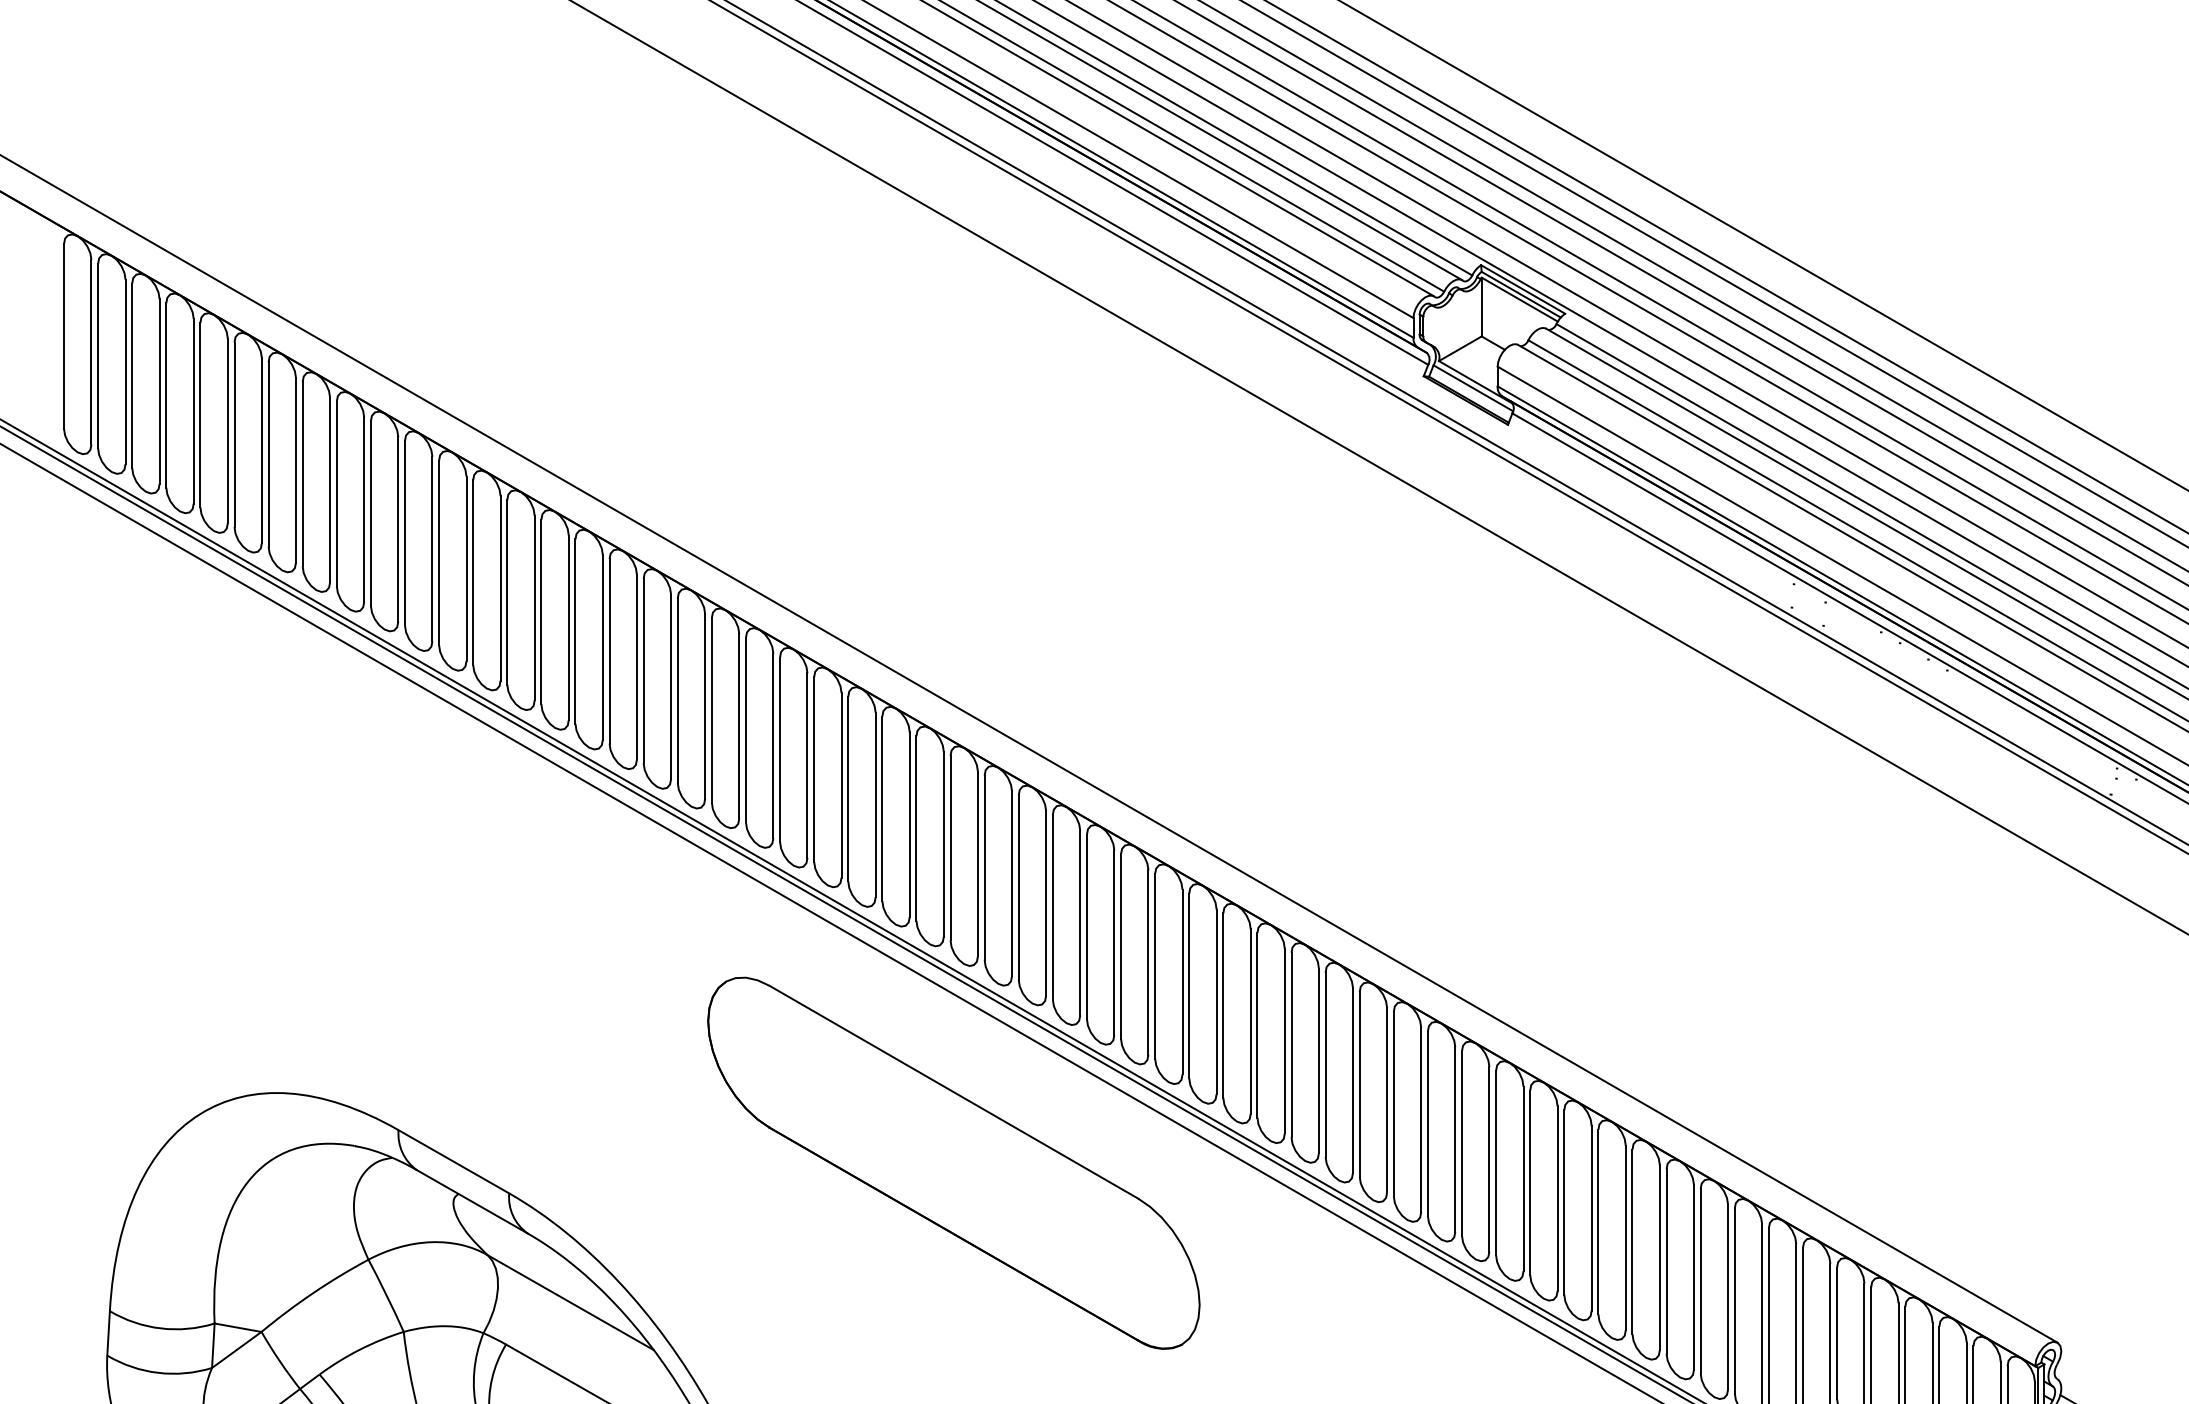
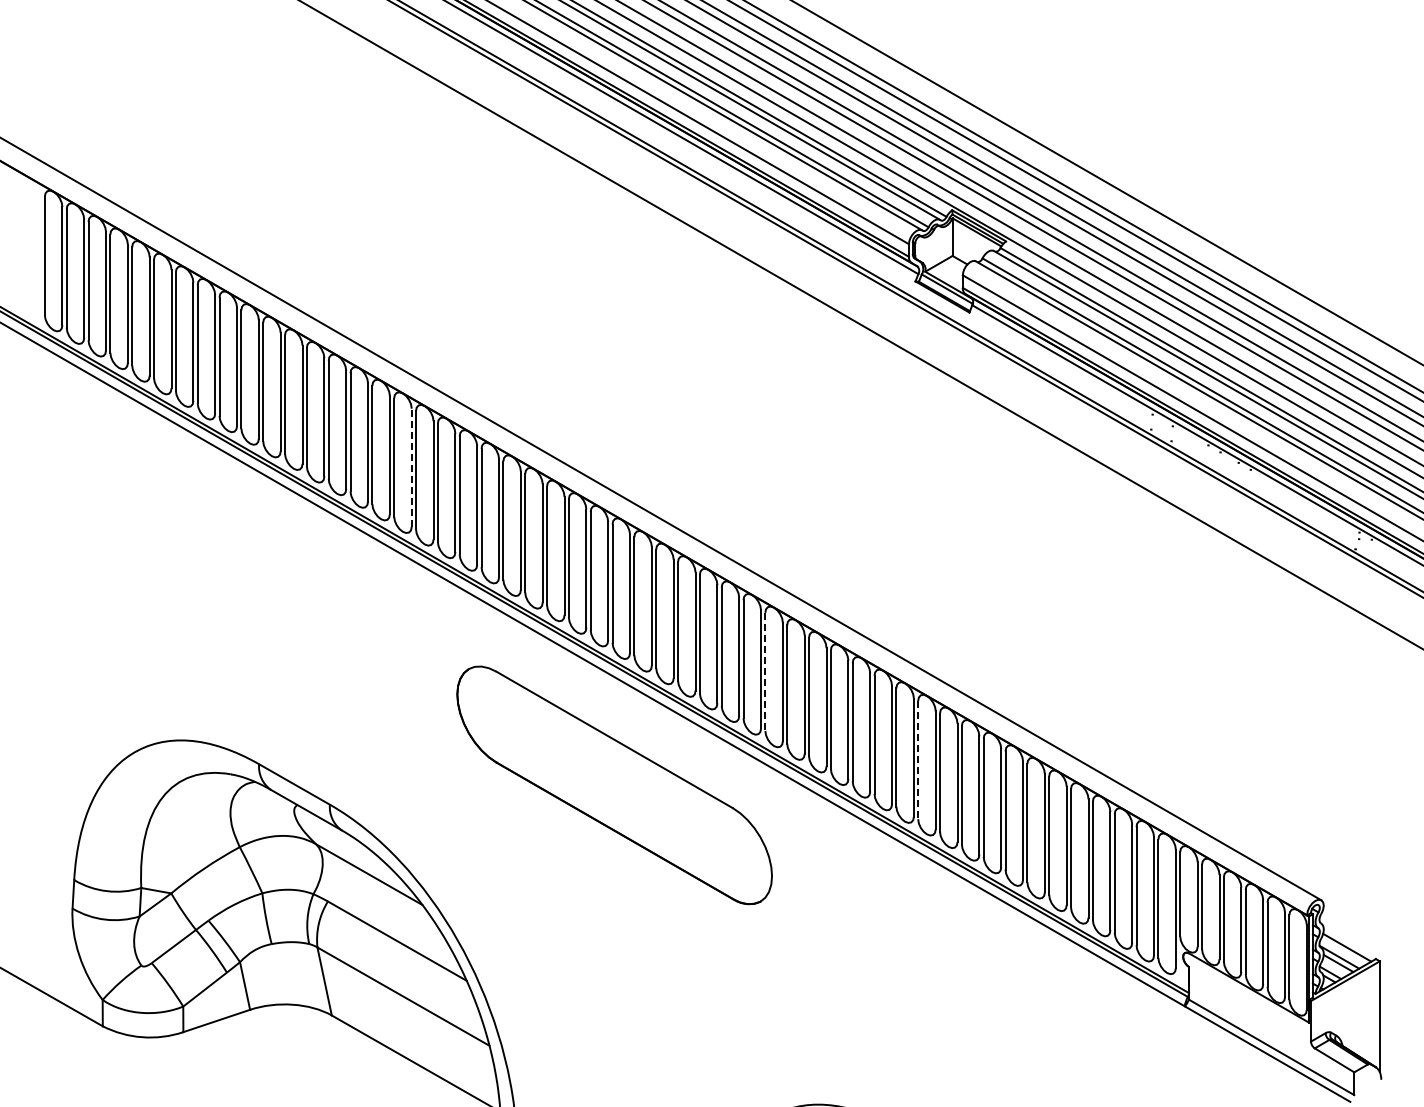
line: (636, 666) -> (411, 467), solid -> dashed
line: (1189, 986) -> (765, 672), solid -> dashed
line: (1428, 1124) -> (918, 760), solid -> dashed

